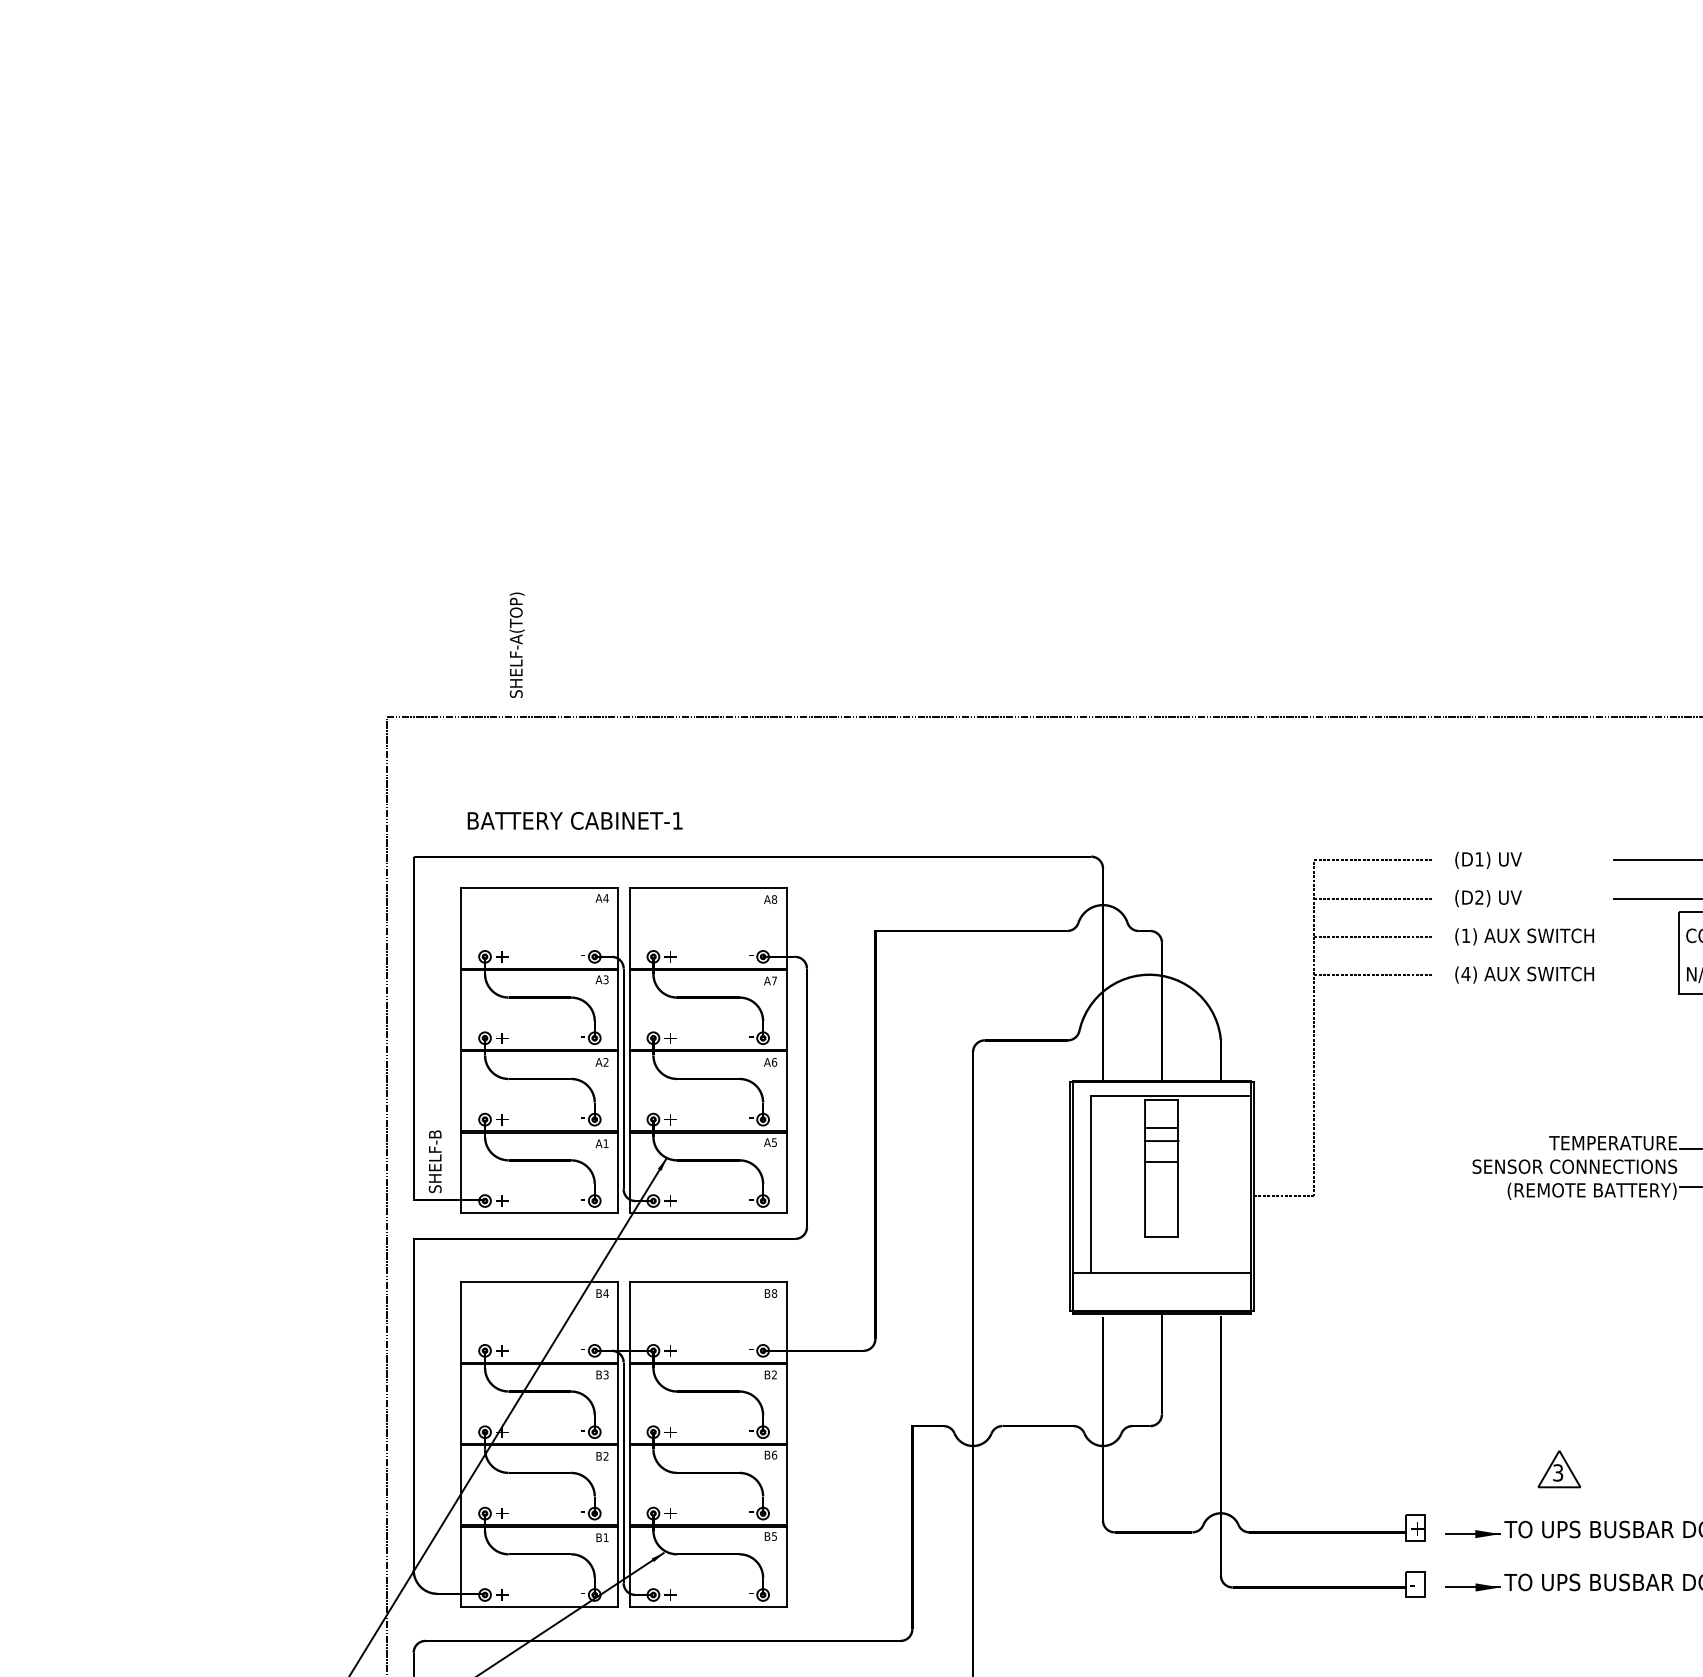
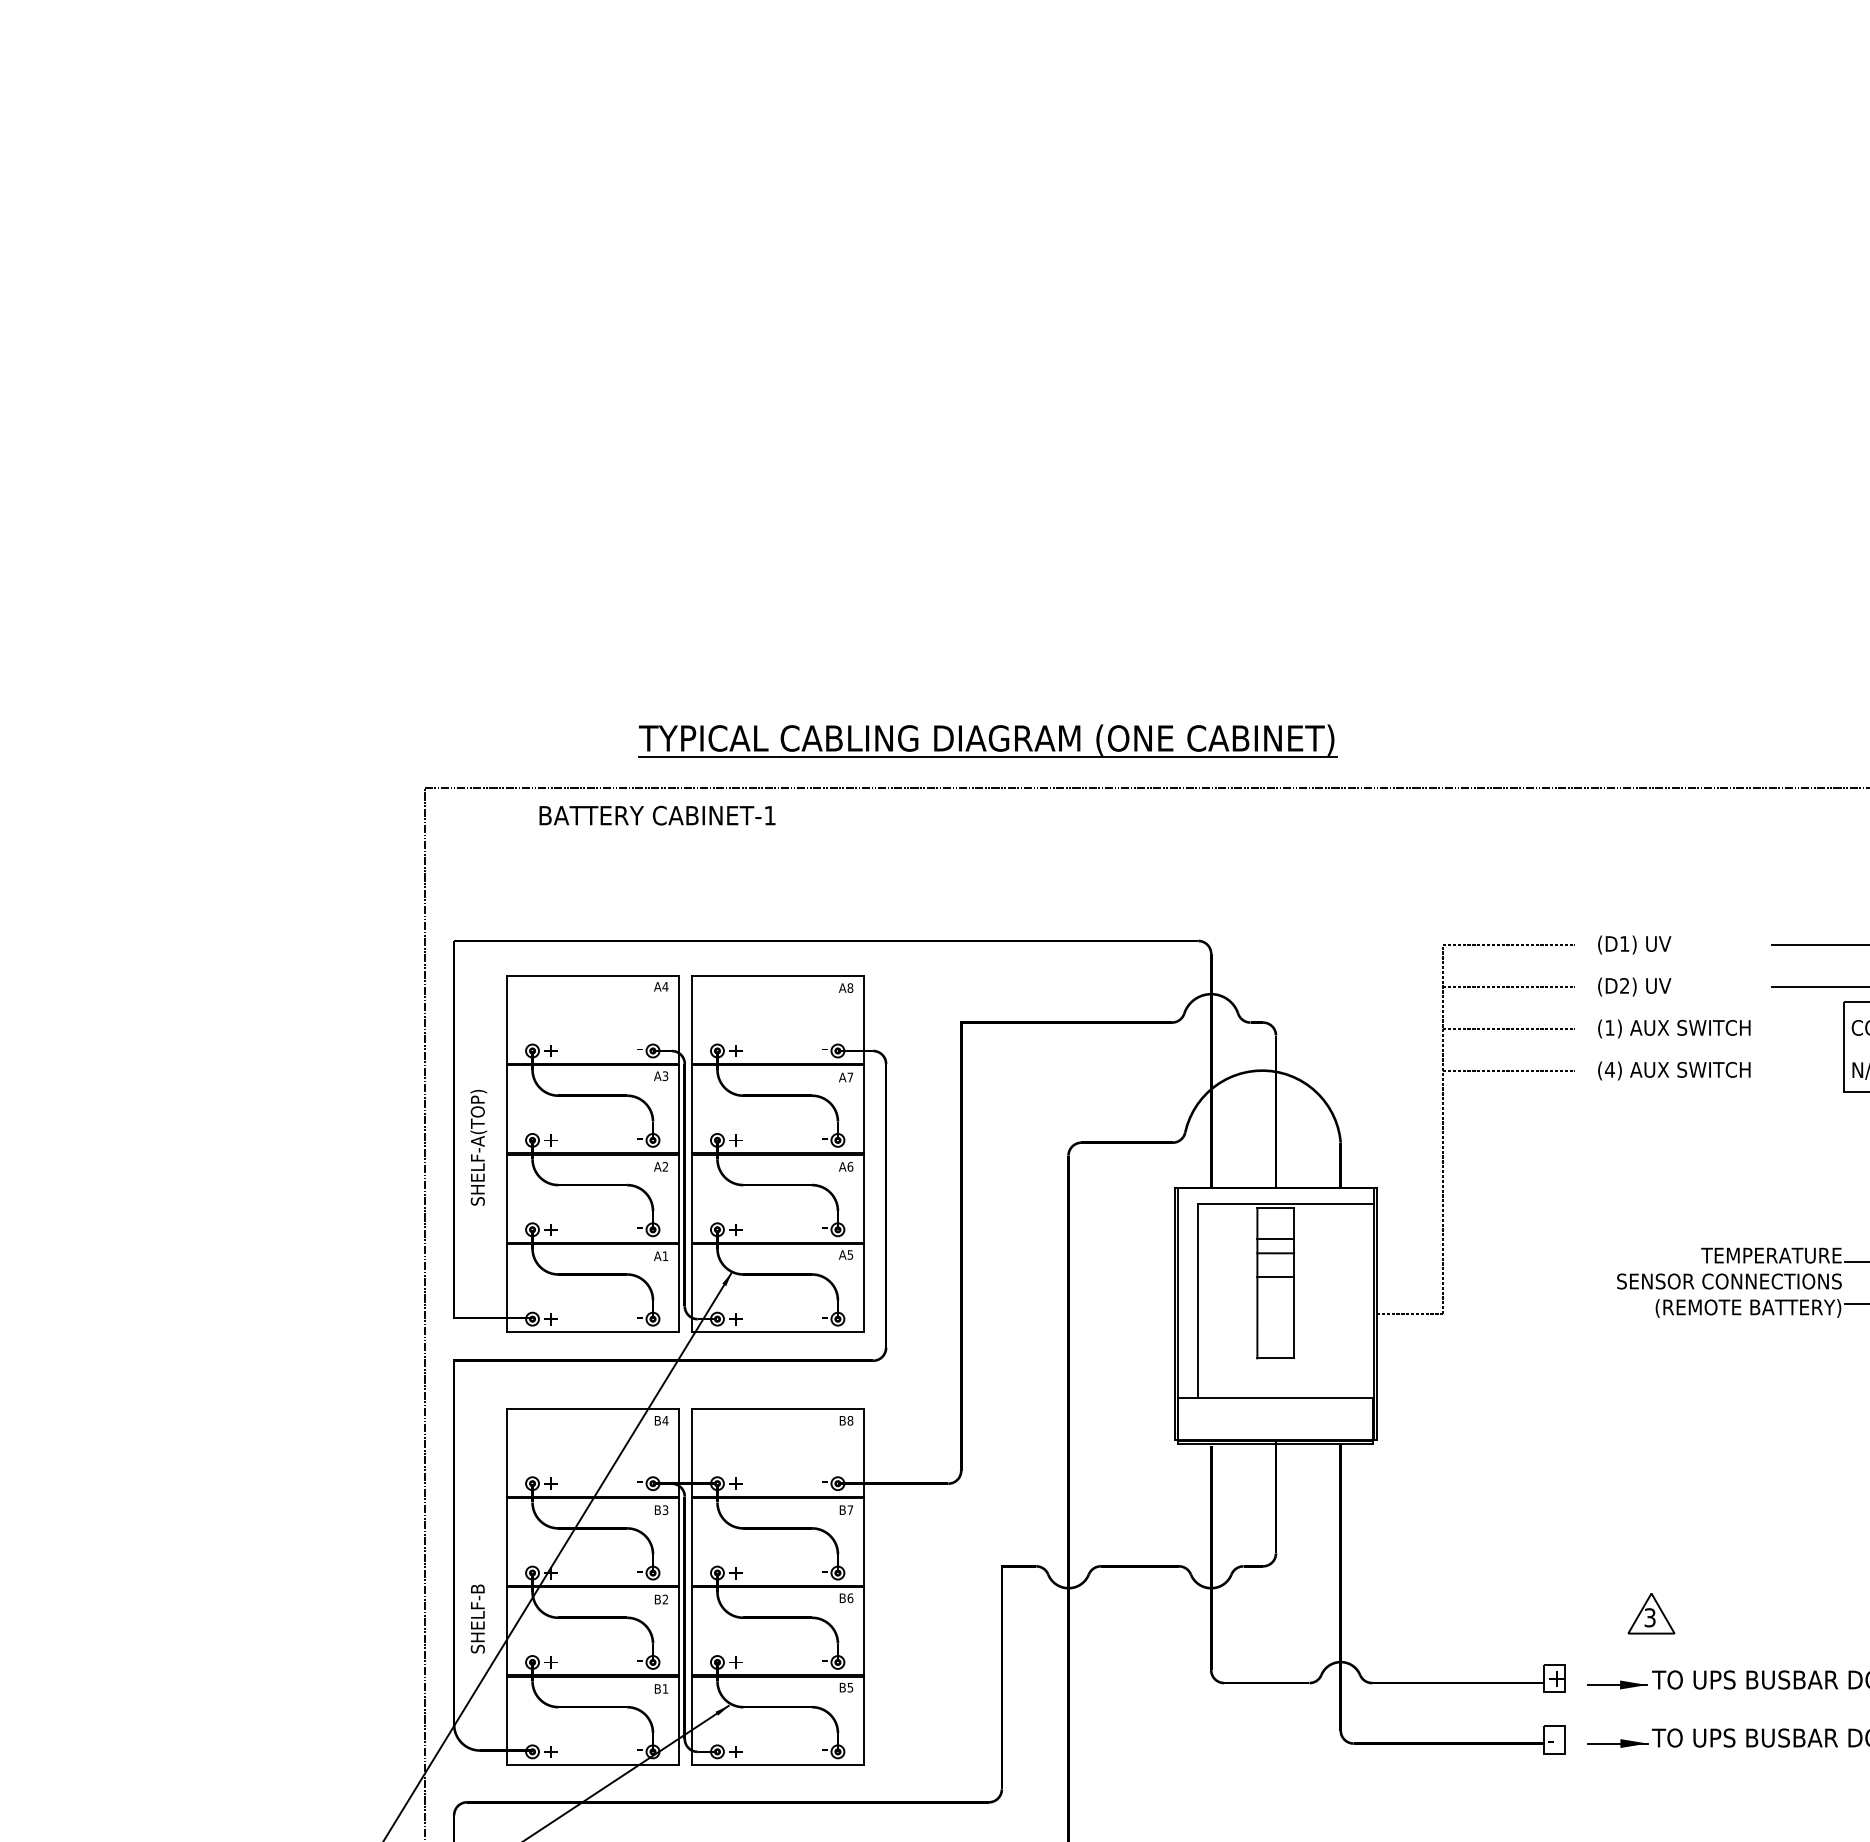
text: (516, 645) -> (478, 1147), moved
part: (899, 674) -> (987, 740), added
text: (575, 820) -> (657, 815), moved
text: (434, 1161) -> (477, 1618), moved
text: (774, 1374) -> (850, 1509), B2 -> B7
part: (1559, 1469) -> (1651, 1613), moved

